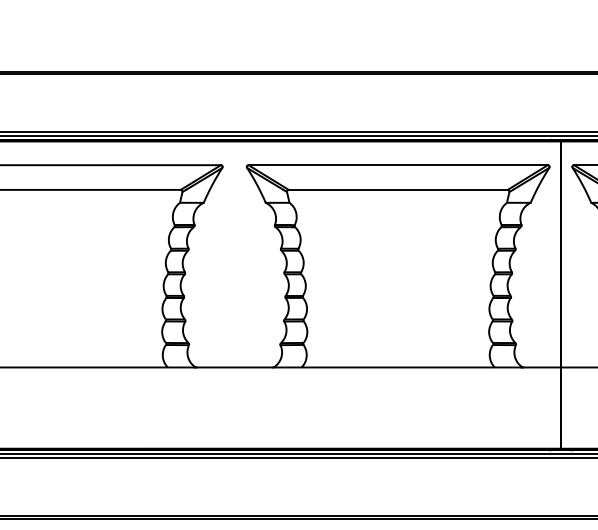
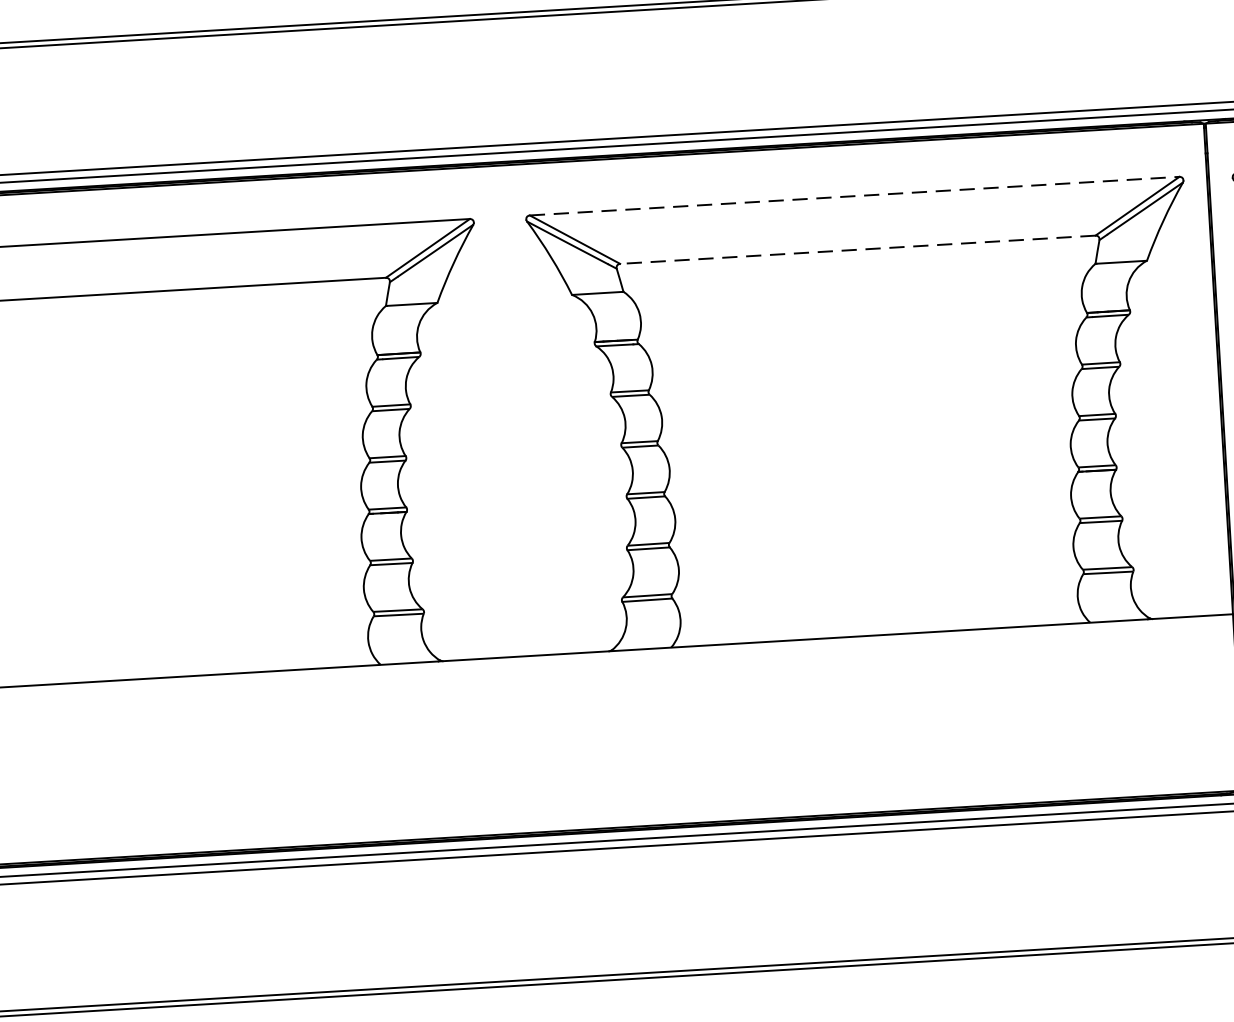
line: (398, 165) -> (855, 196), solid -> dashed
line: (398, 189) -> (858, 248), solid -> dashed

